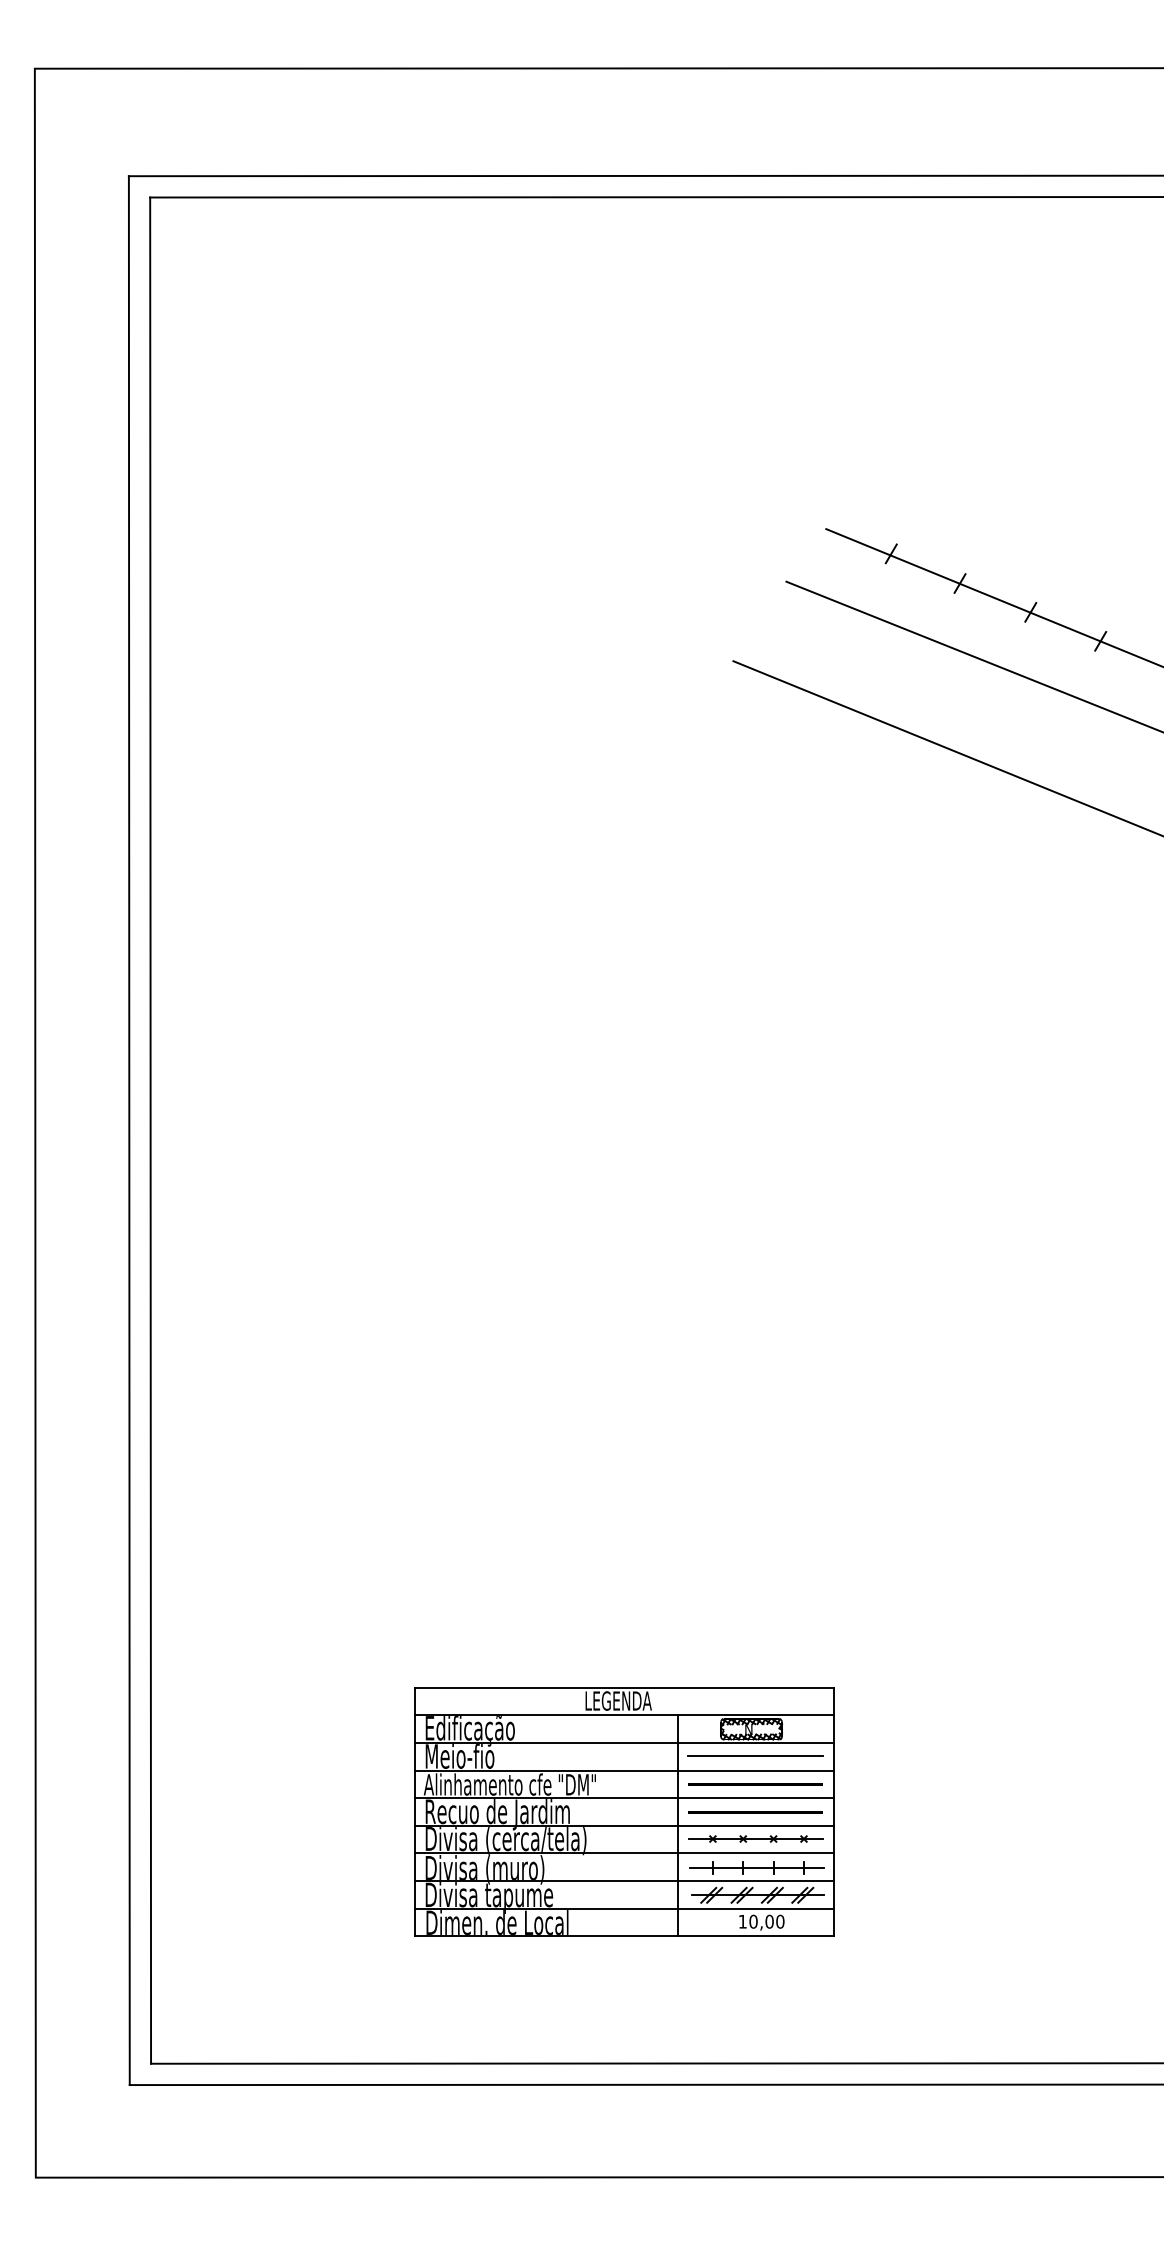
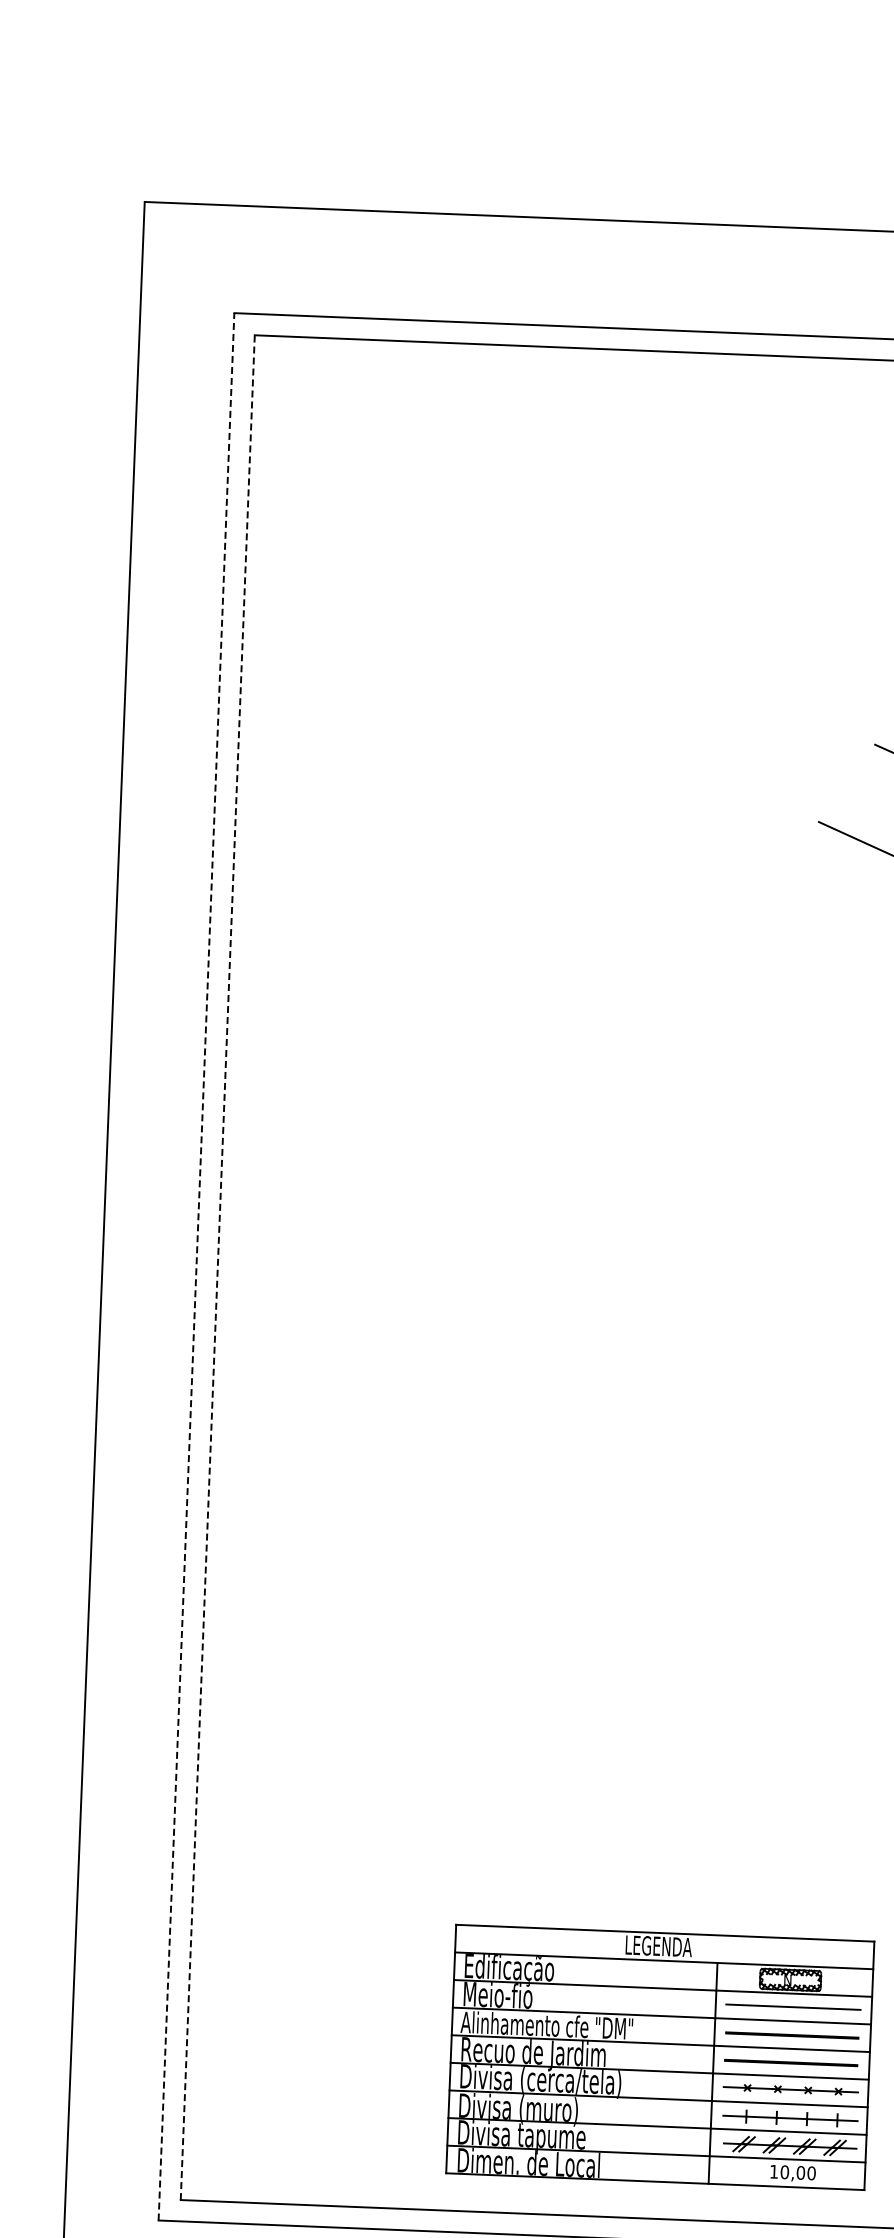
line: (129, 1130) -> (196, 1266), solid -> dashed
line: (150, 1130) -> (217, 1267), solid -> dashed
part: (624, 1811) -> (660, 2056), moved

